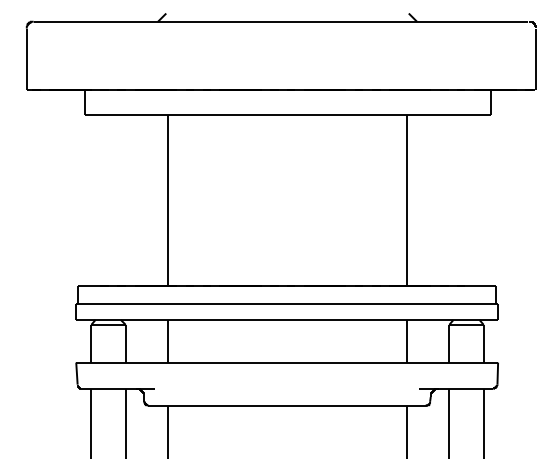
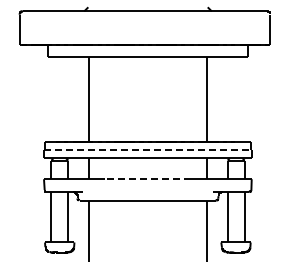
line: (286, 304) -> (147, 150), solid -> dashed
line: (286, 363) -> (147, 179), solid -> dashed

